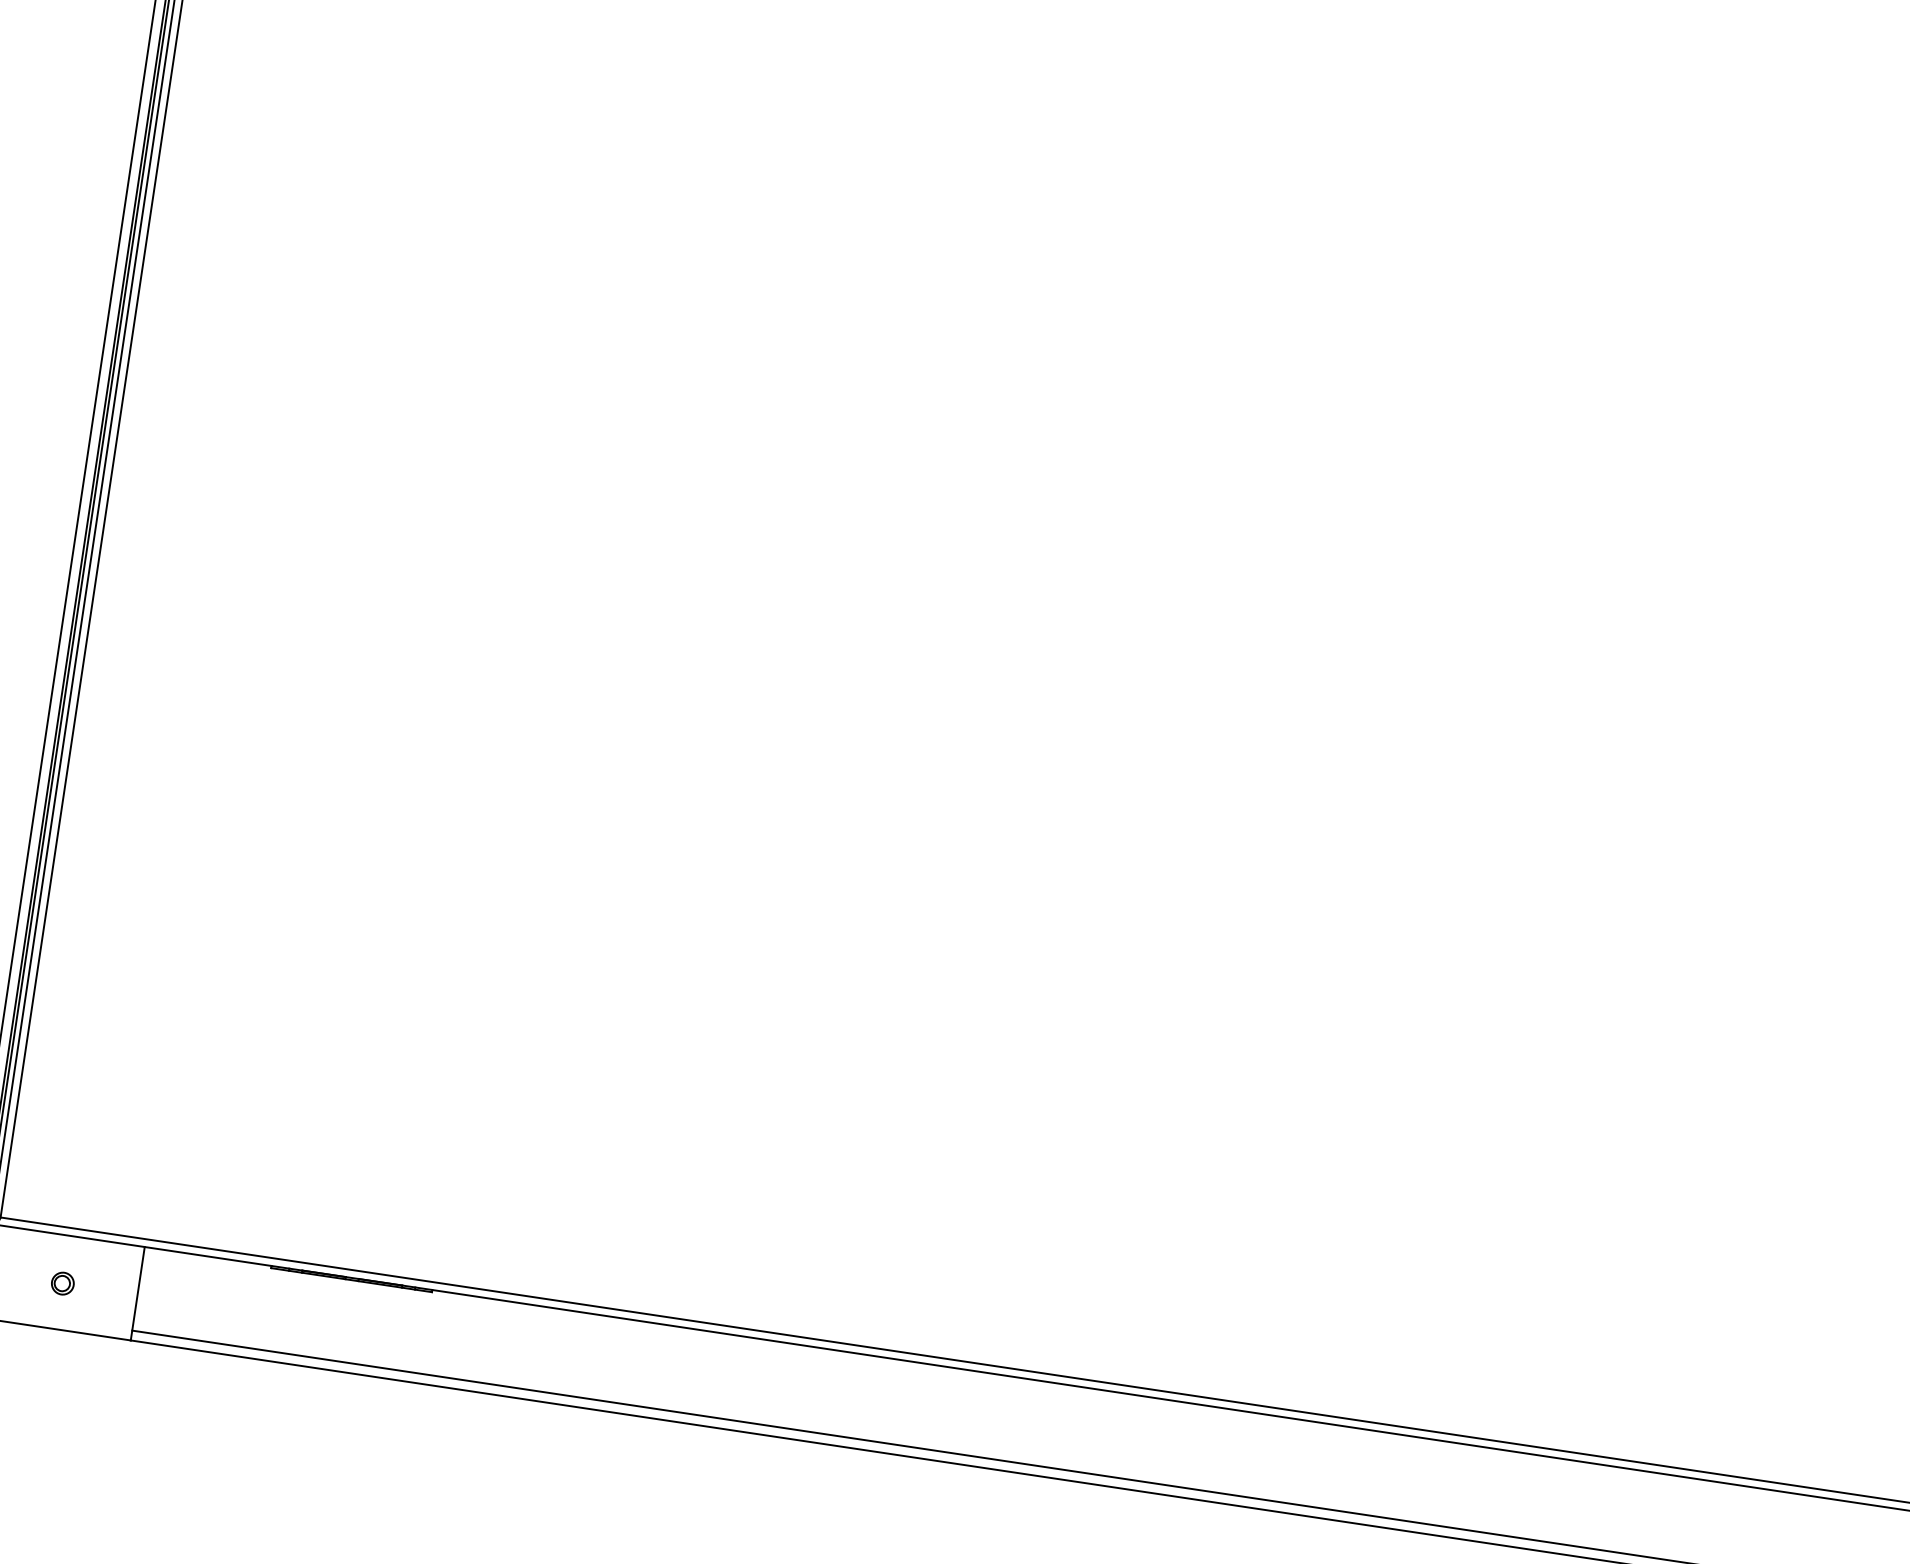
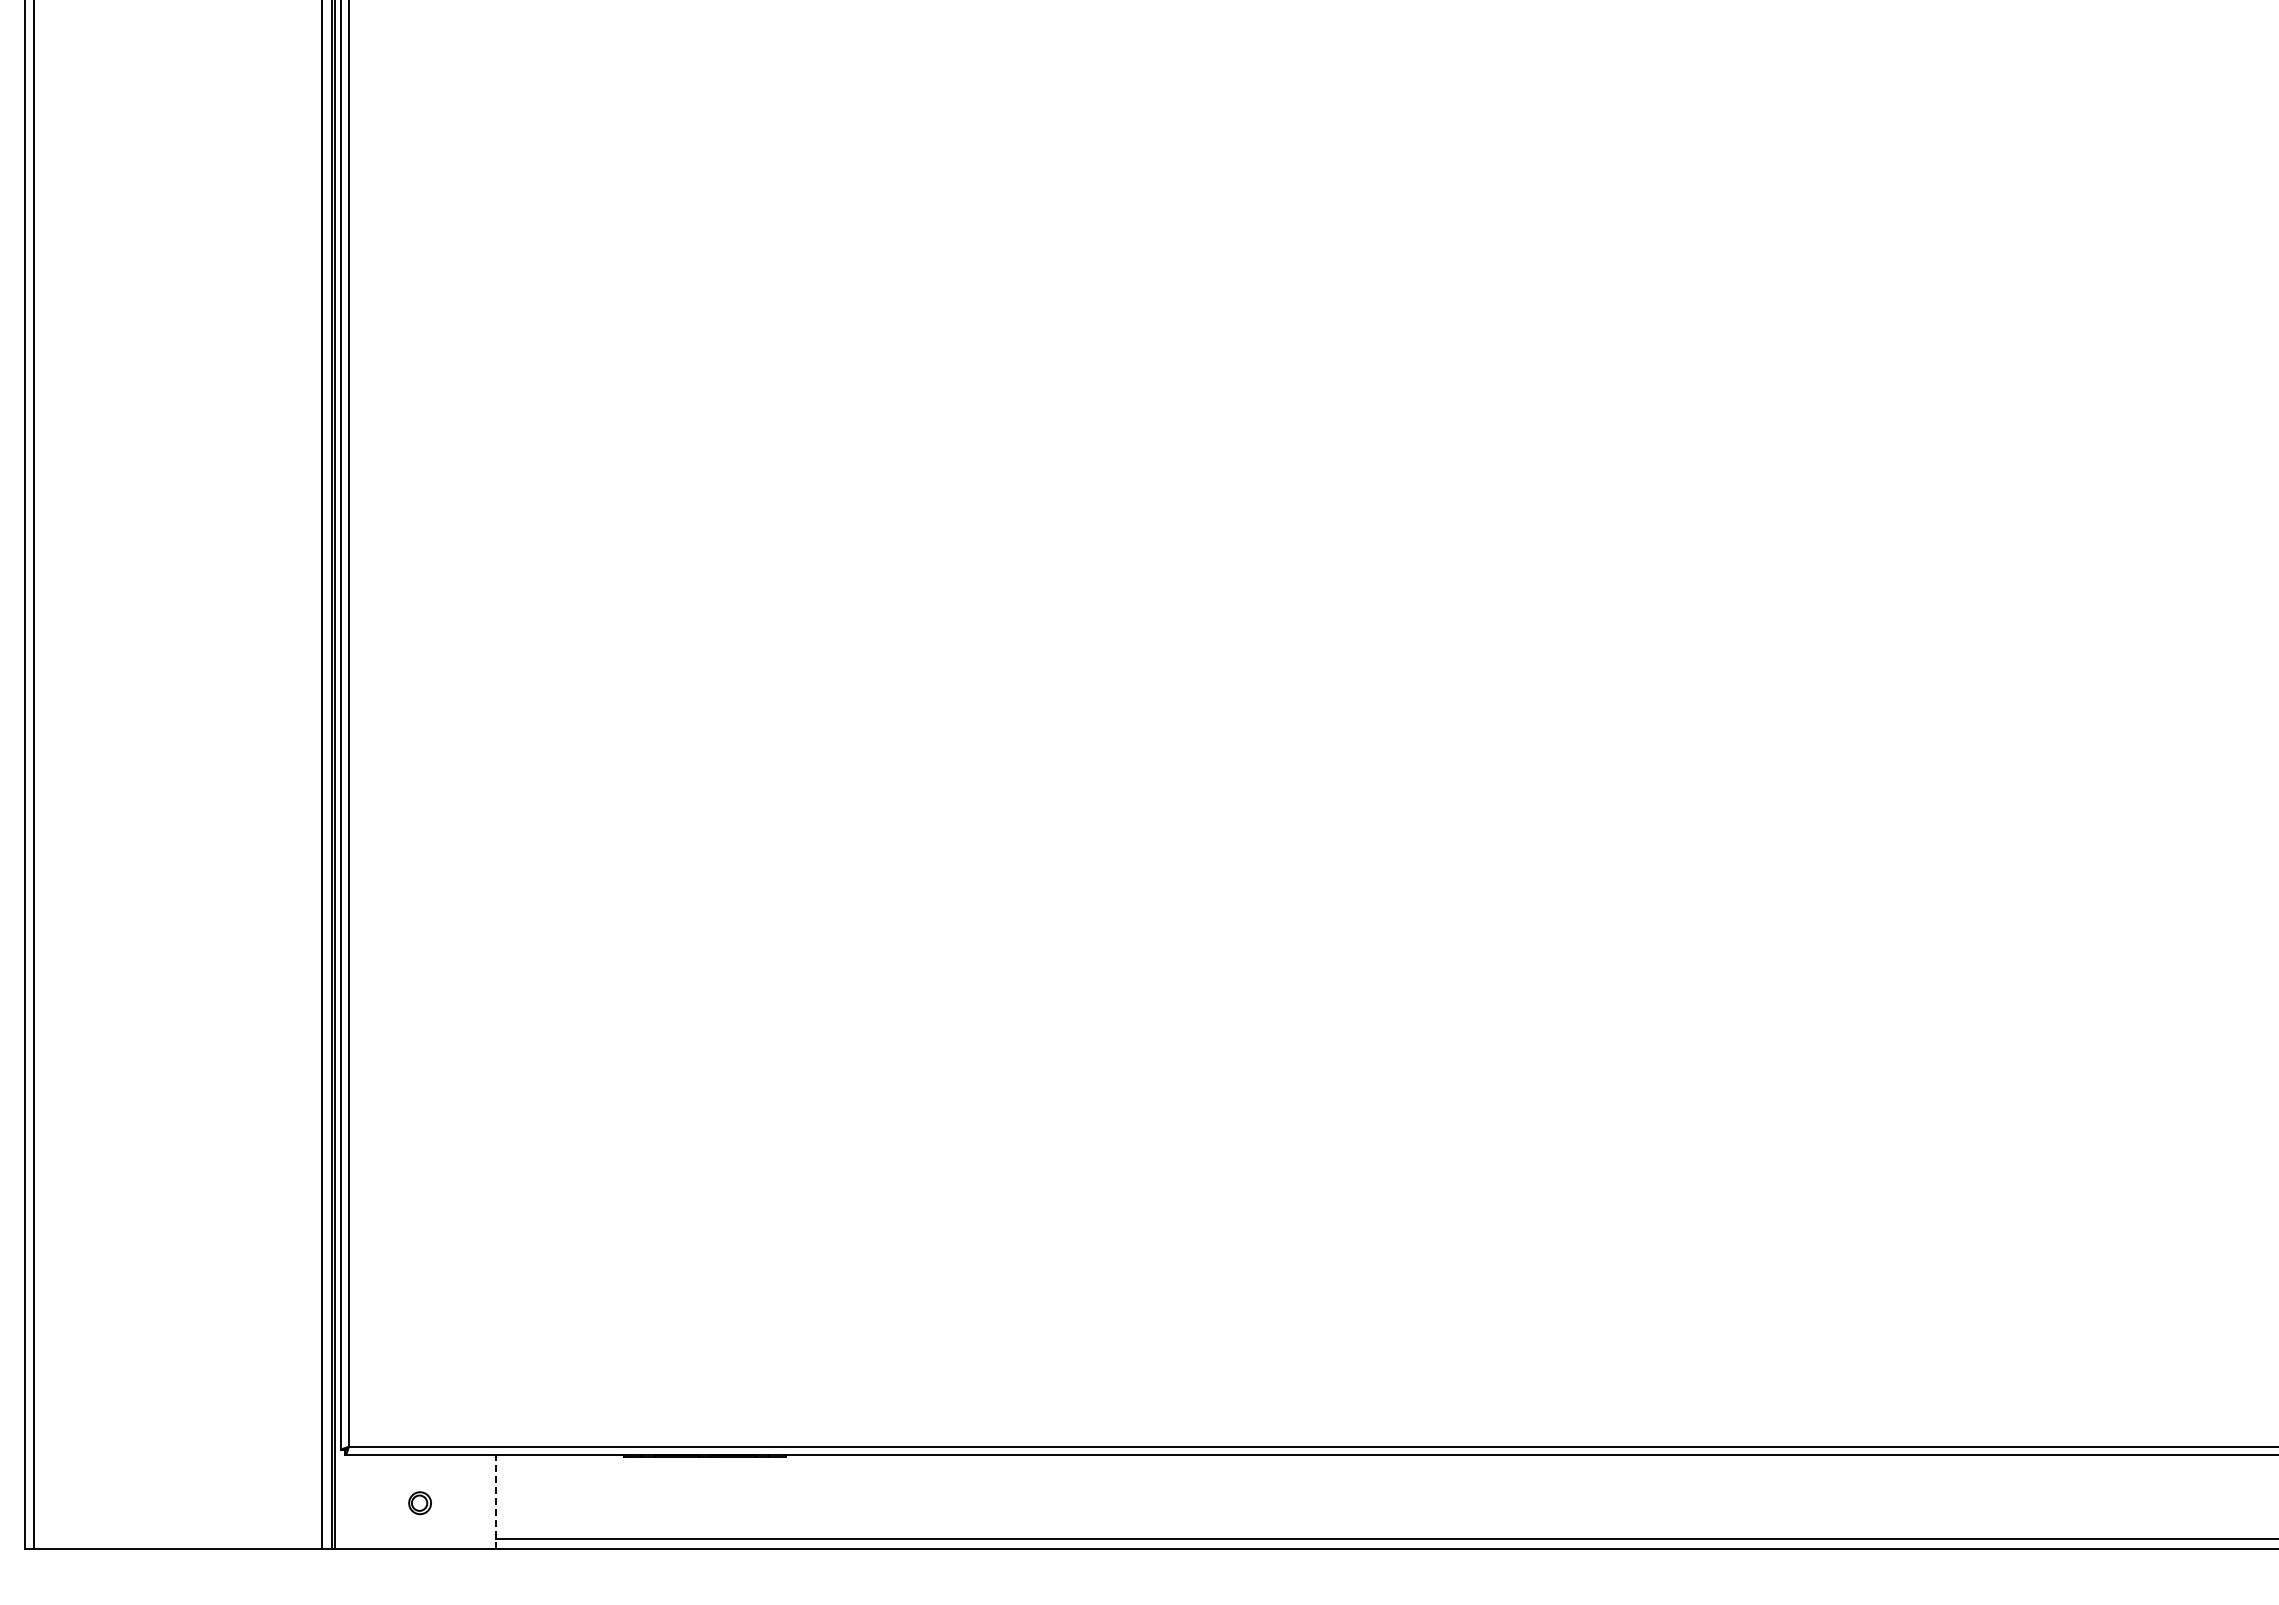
line: (137, 1293) -> (495, 1501), solid -> dashed

